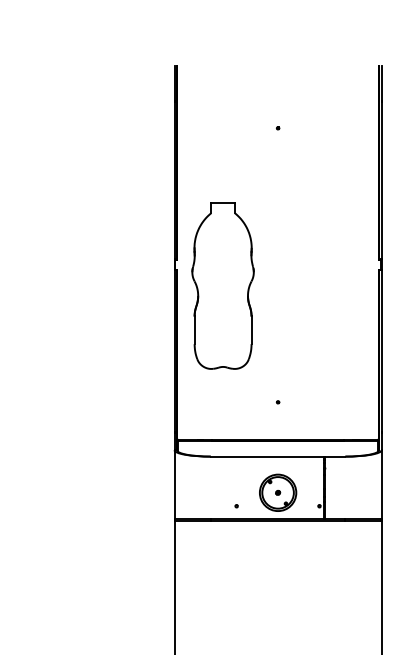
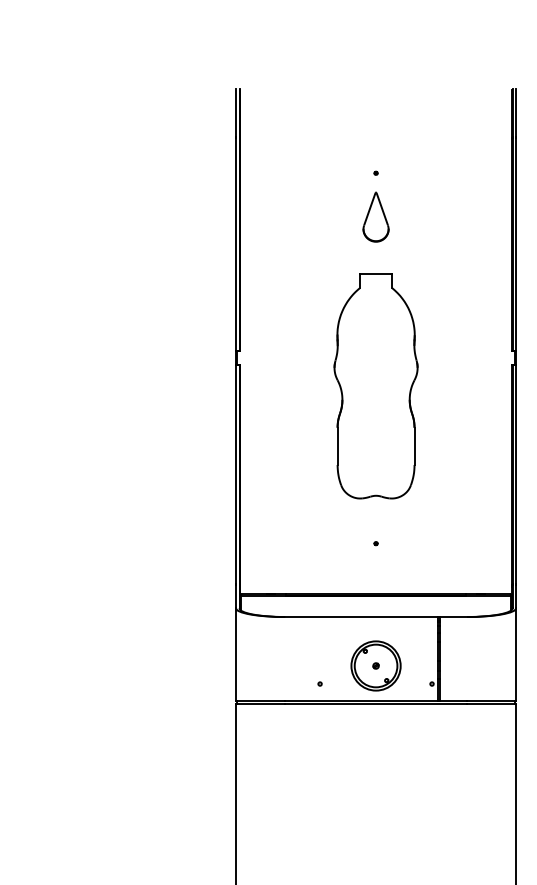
part: (277, 160) -> (375, 216), added
part: (222, 285) -> (375, 385), moved

